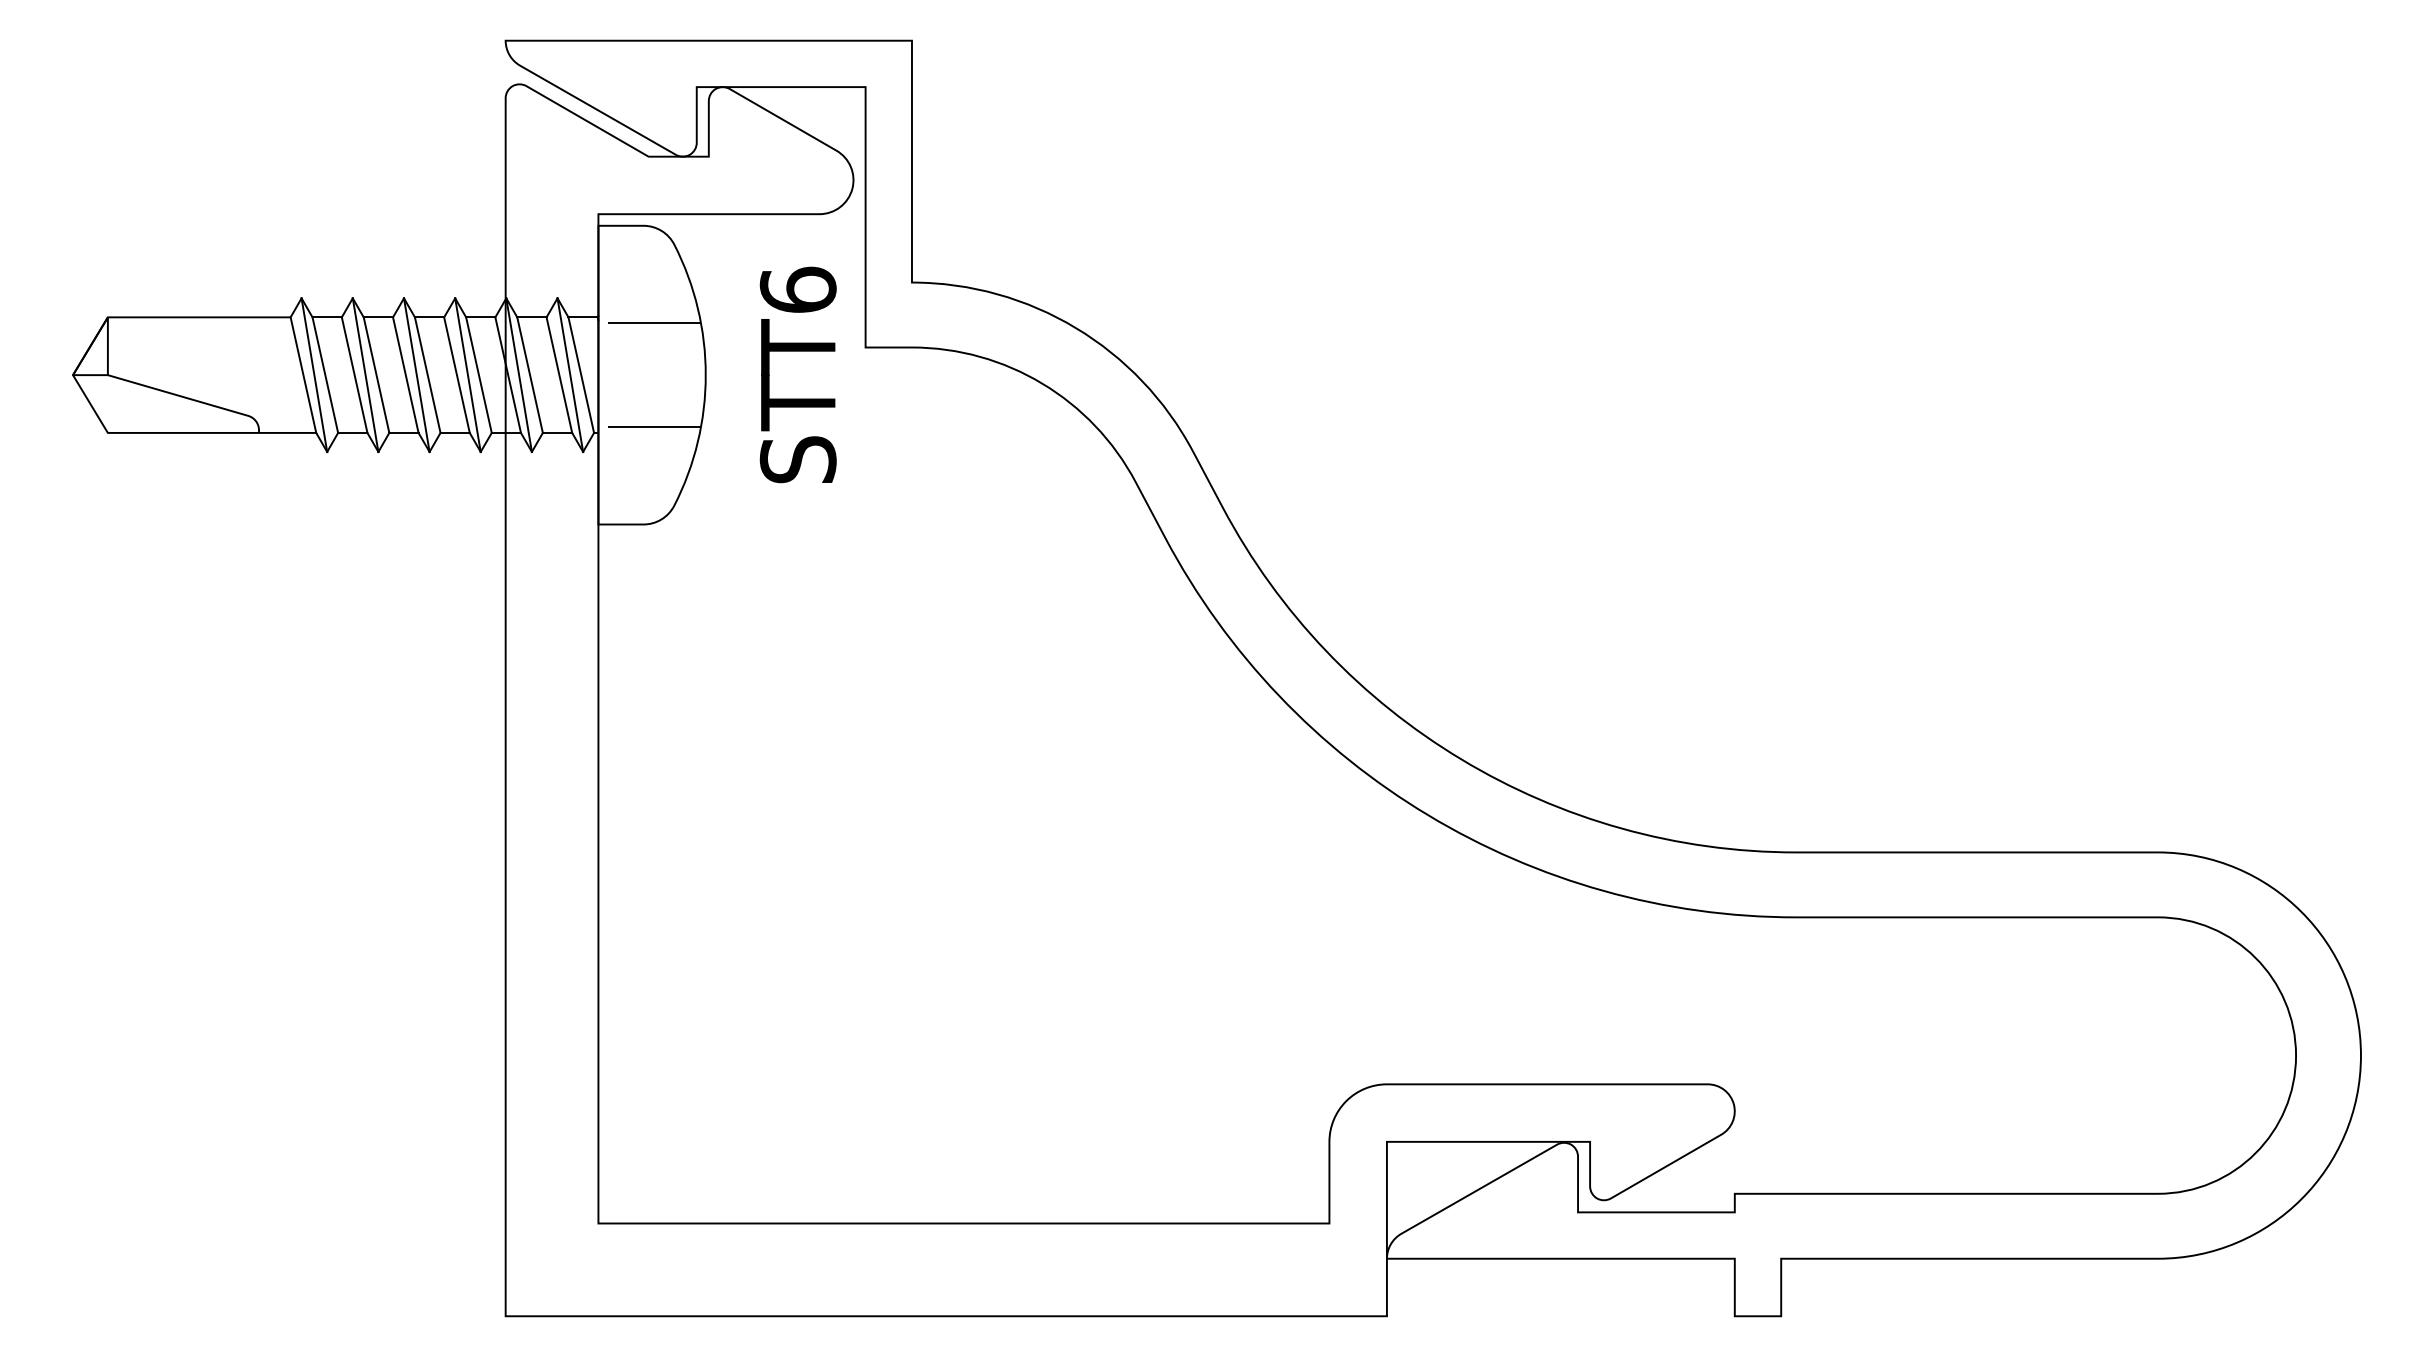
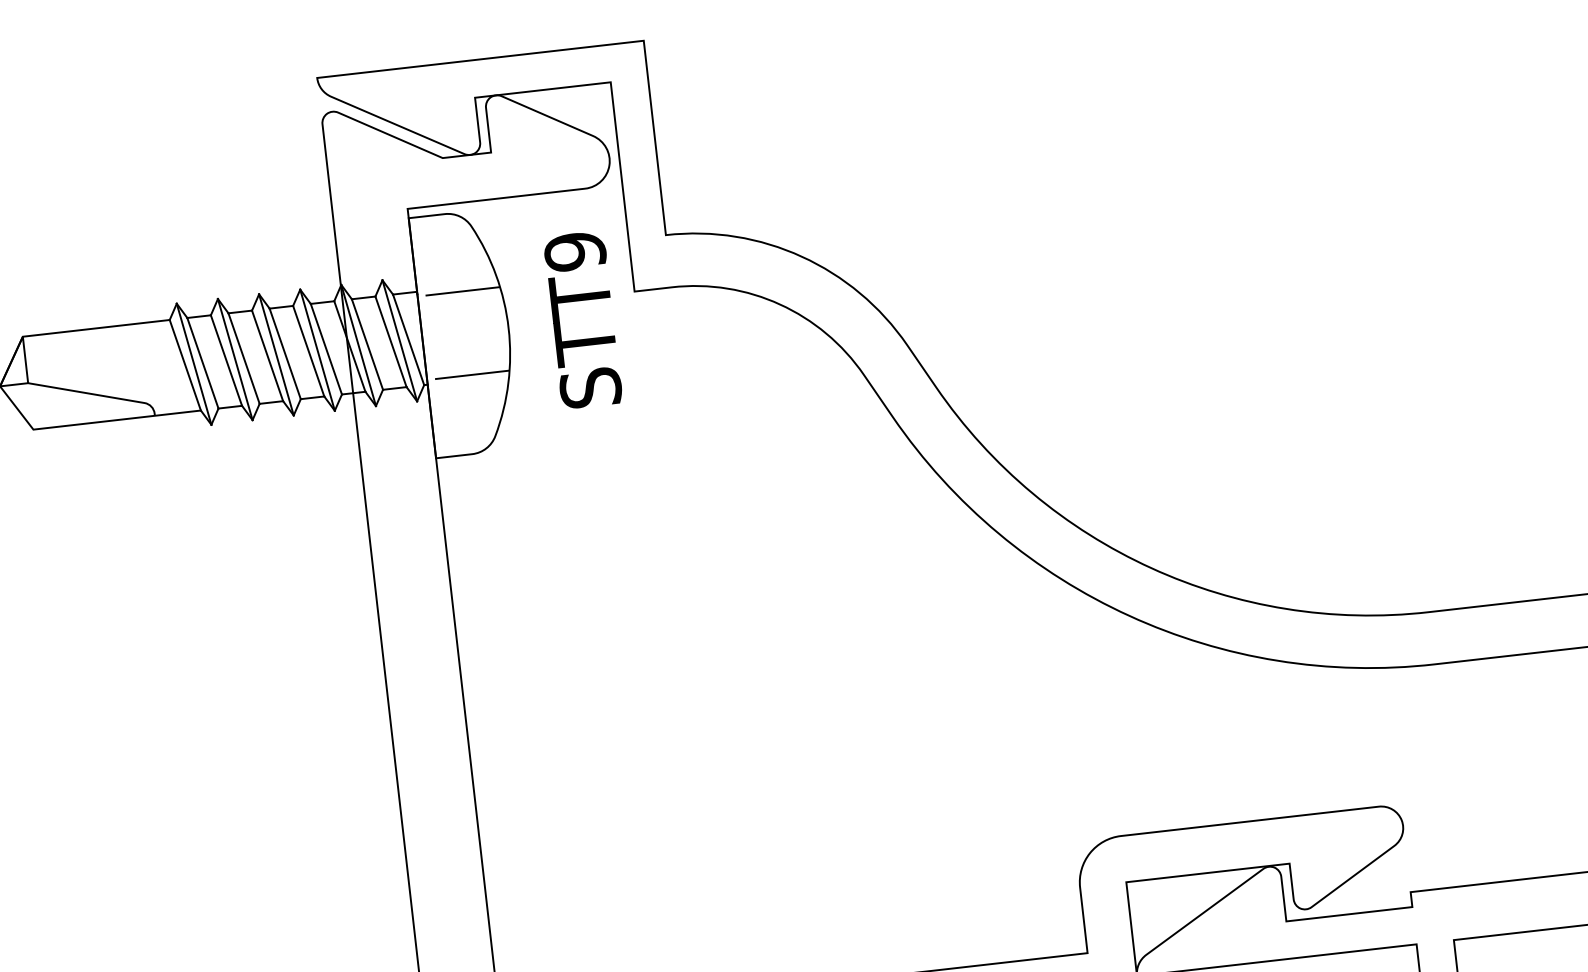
text: (797, 289) -> (574, 251), STT6 -> STT9

